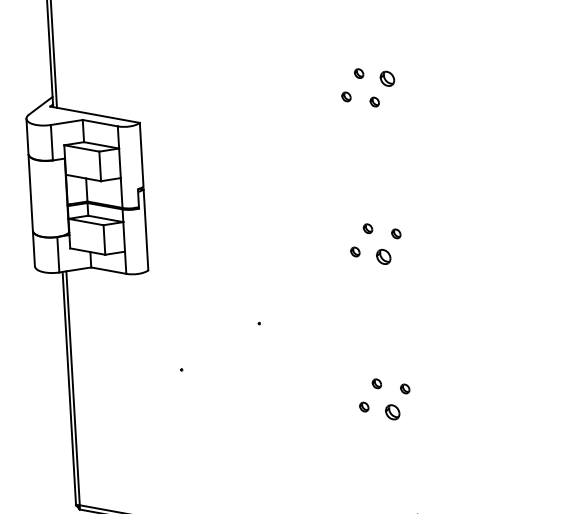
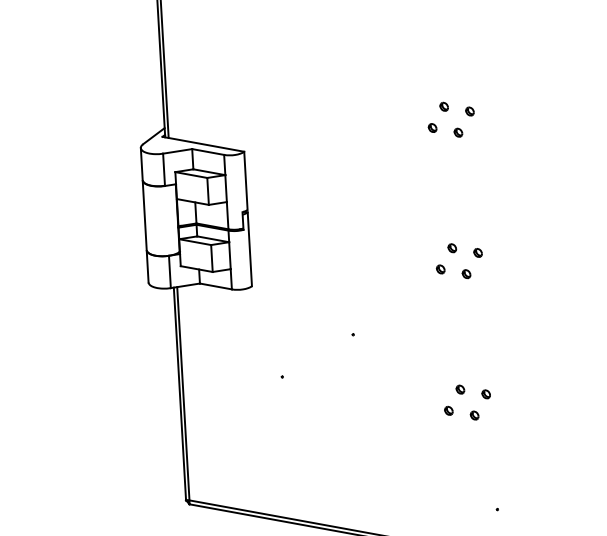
part: (386, 78) -> (469, 111), size x0.62
part: (383, 257) -> (466, 274), size x0.62
part: (392, 412) -> (474, 415), size x0.62

